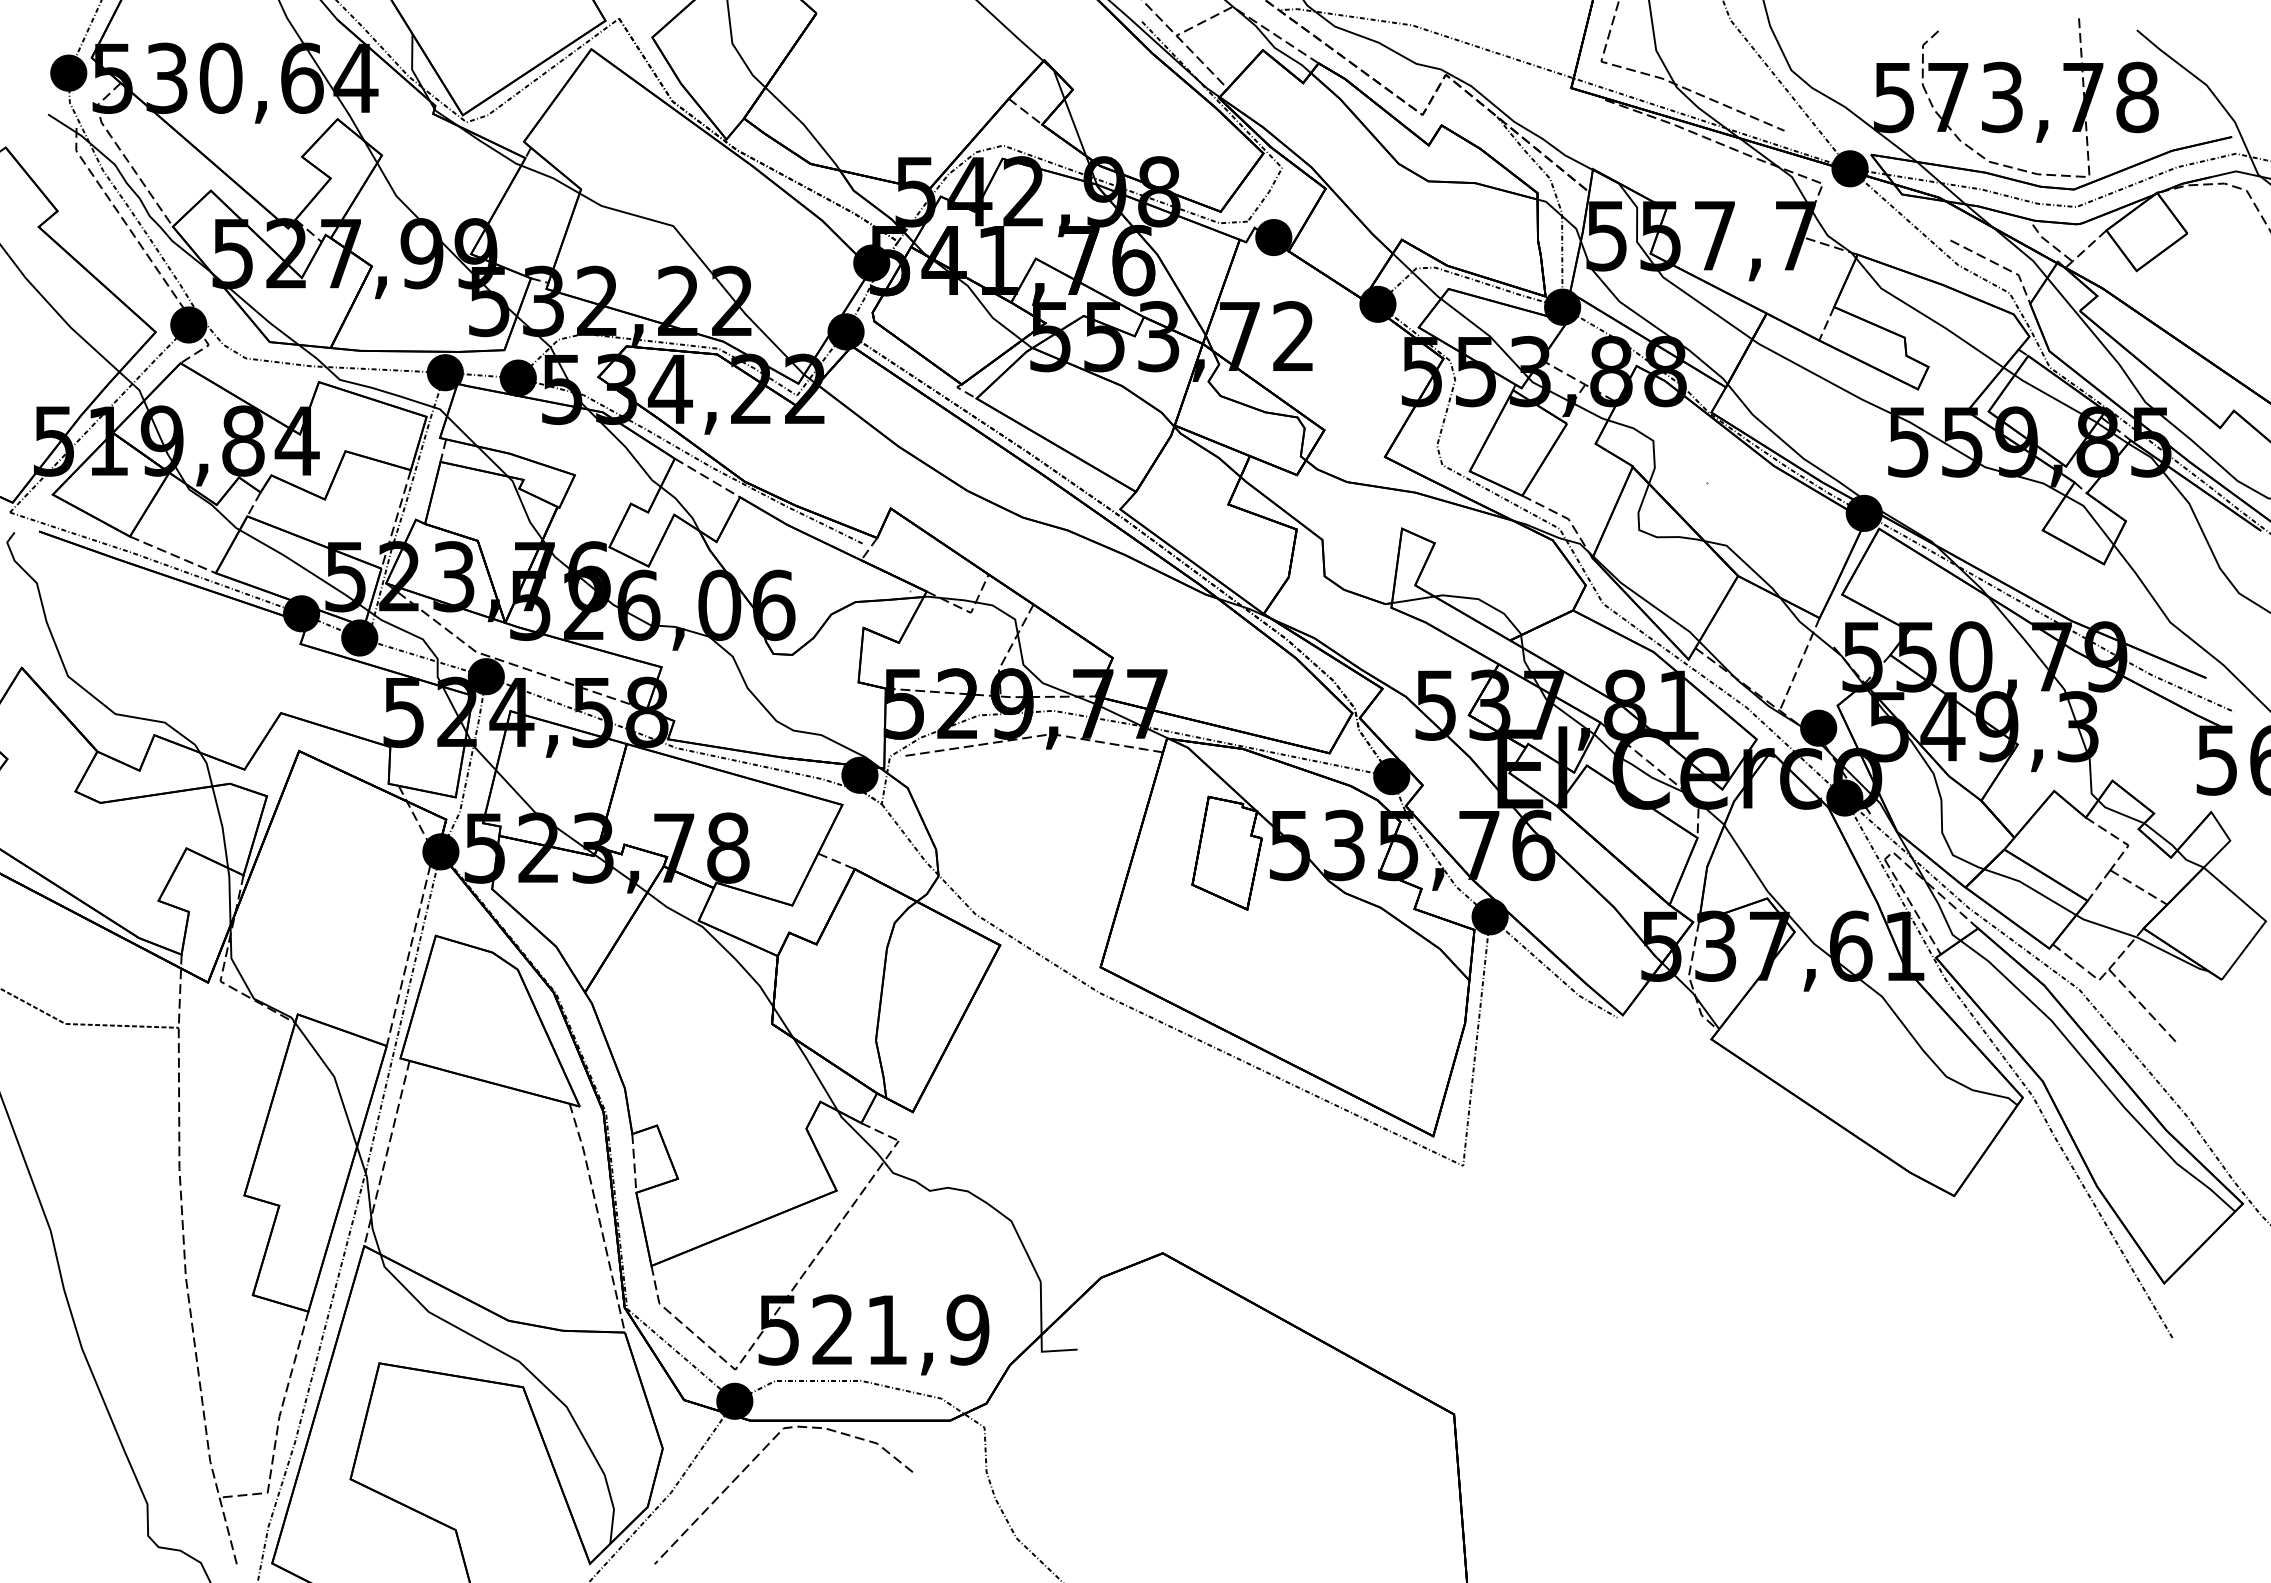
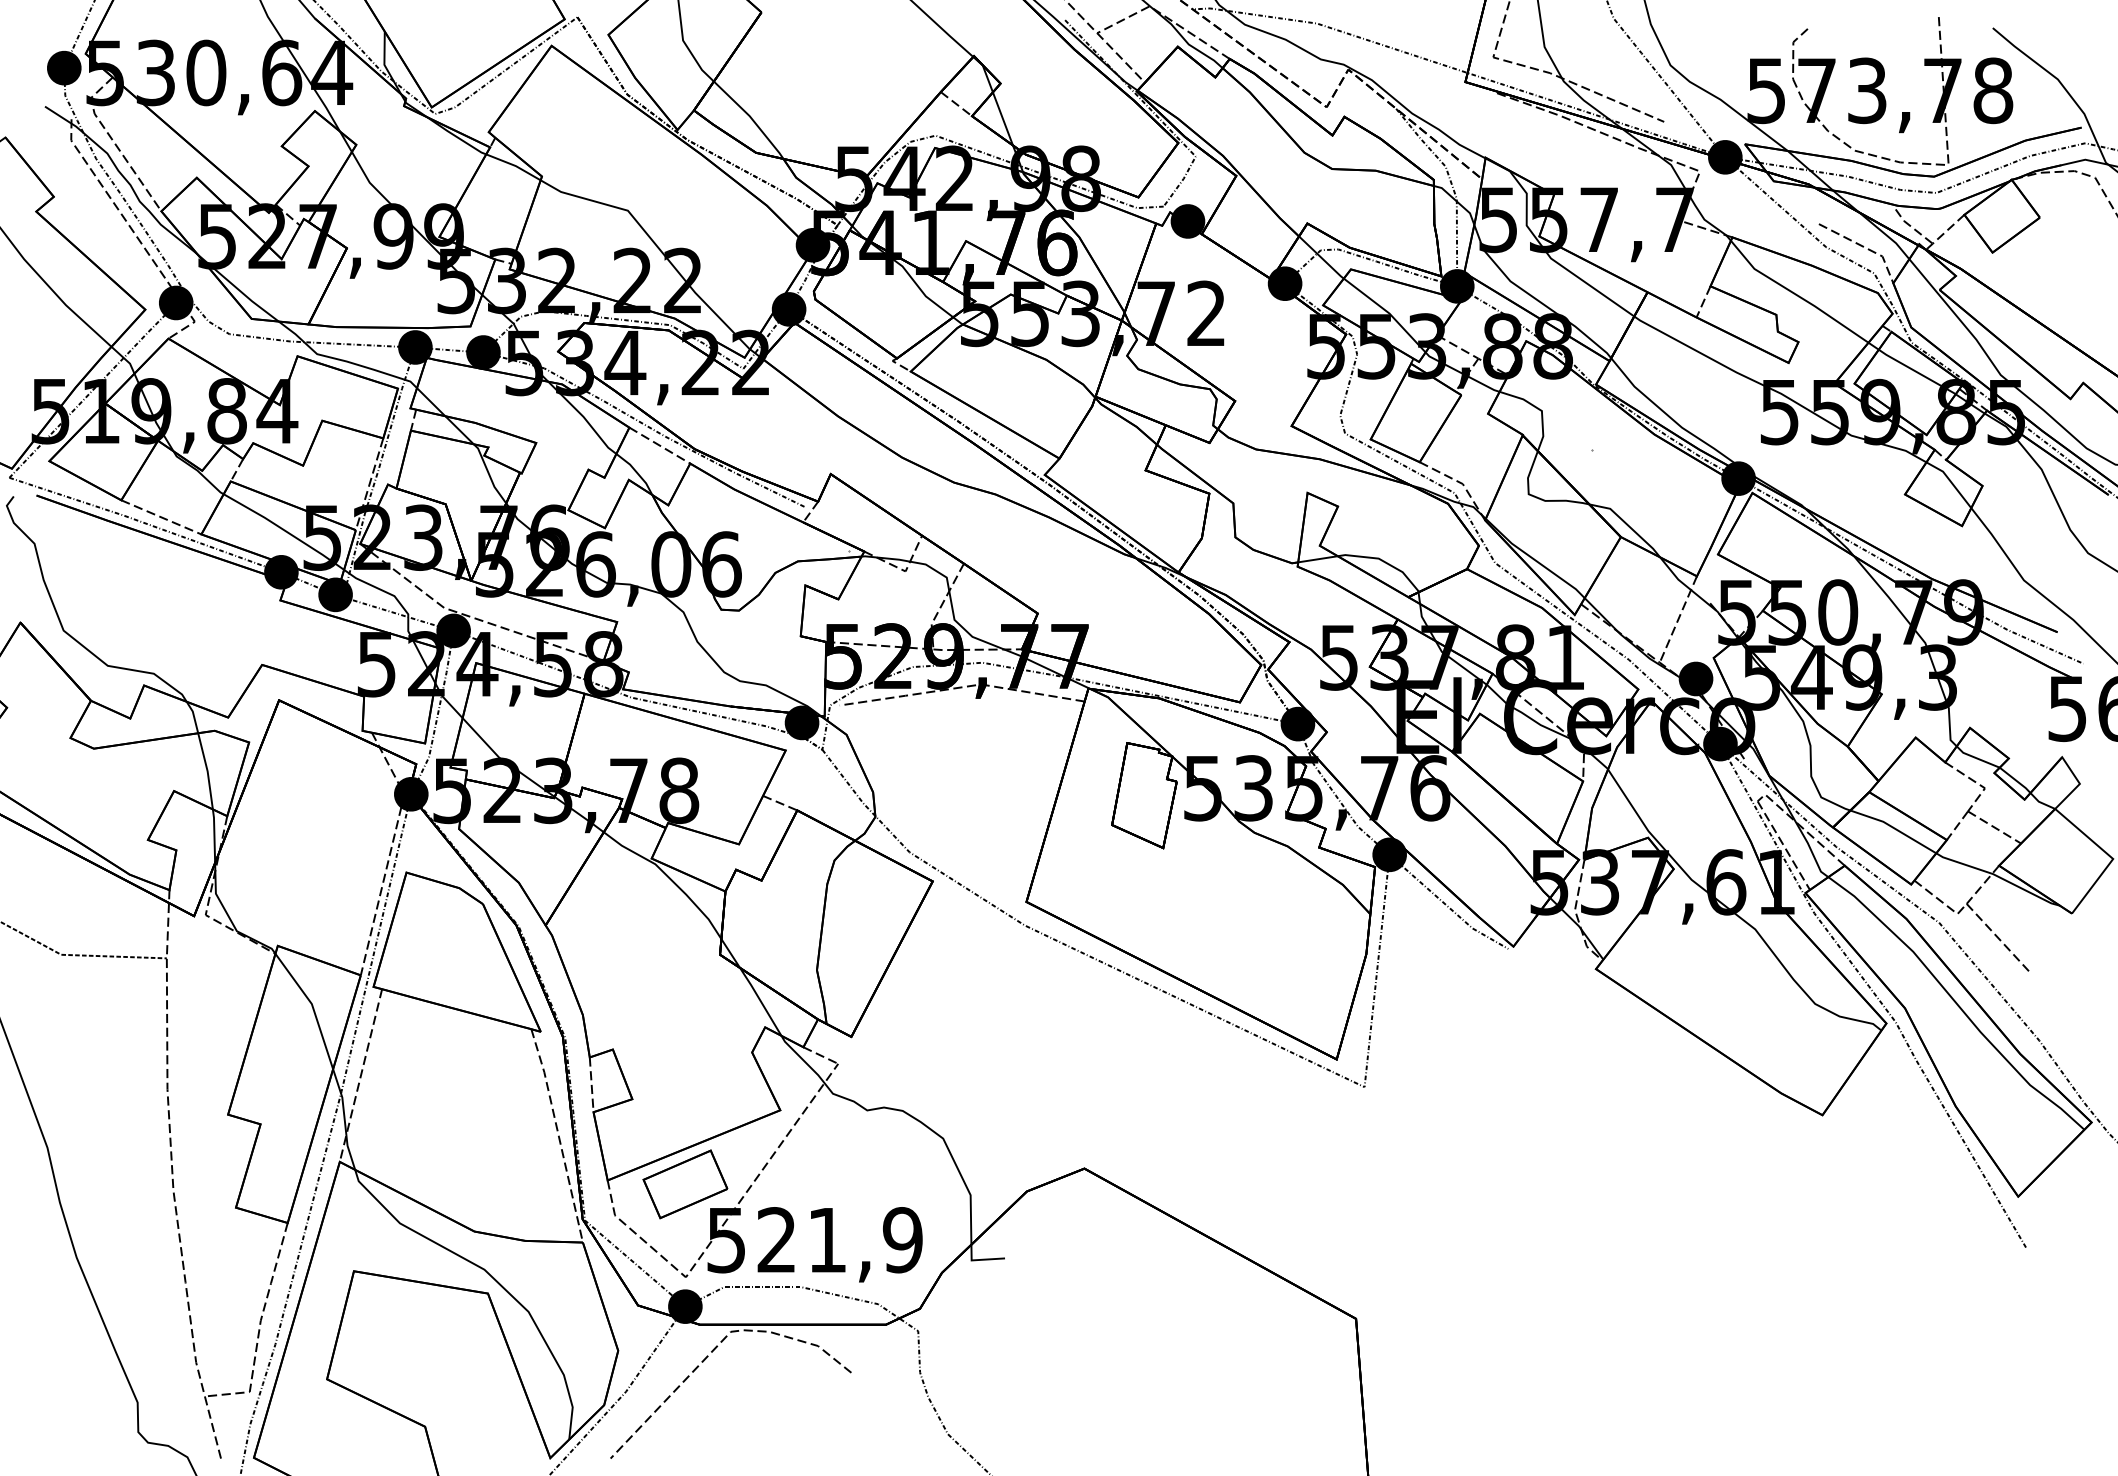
part: (734, 1269) -> (685, 1183), added

